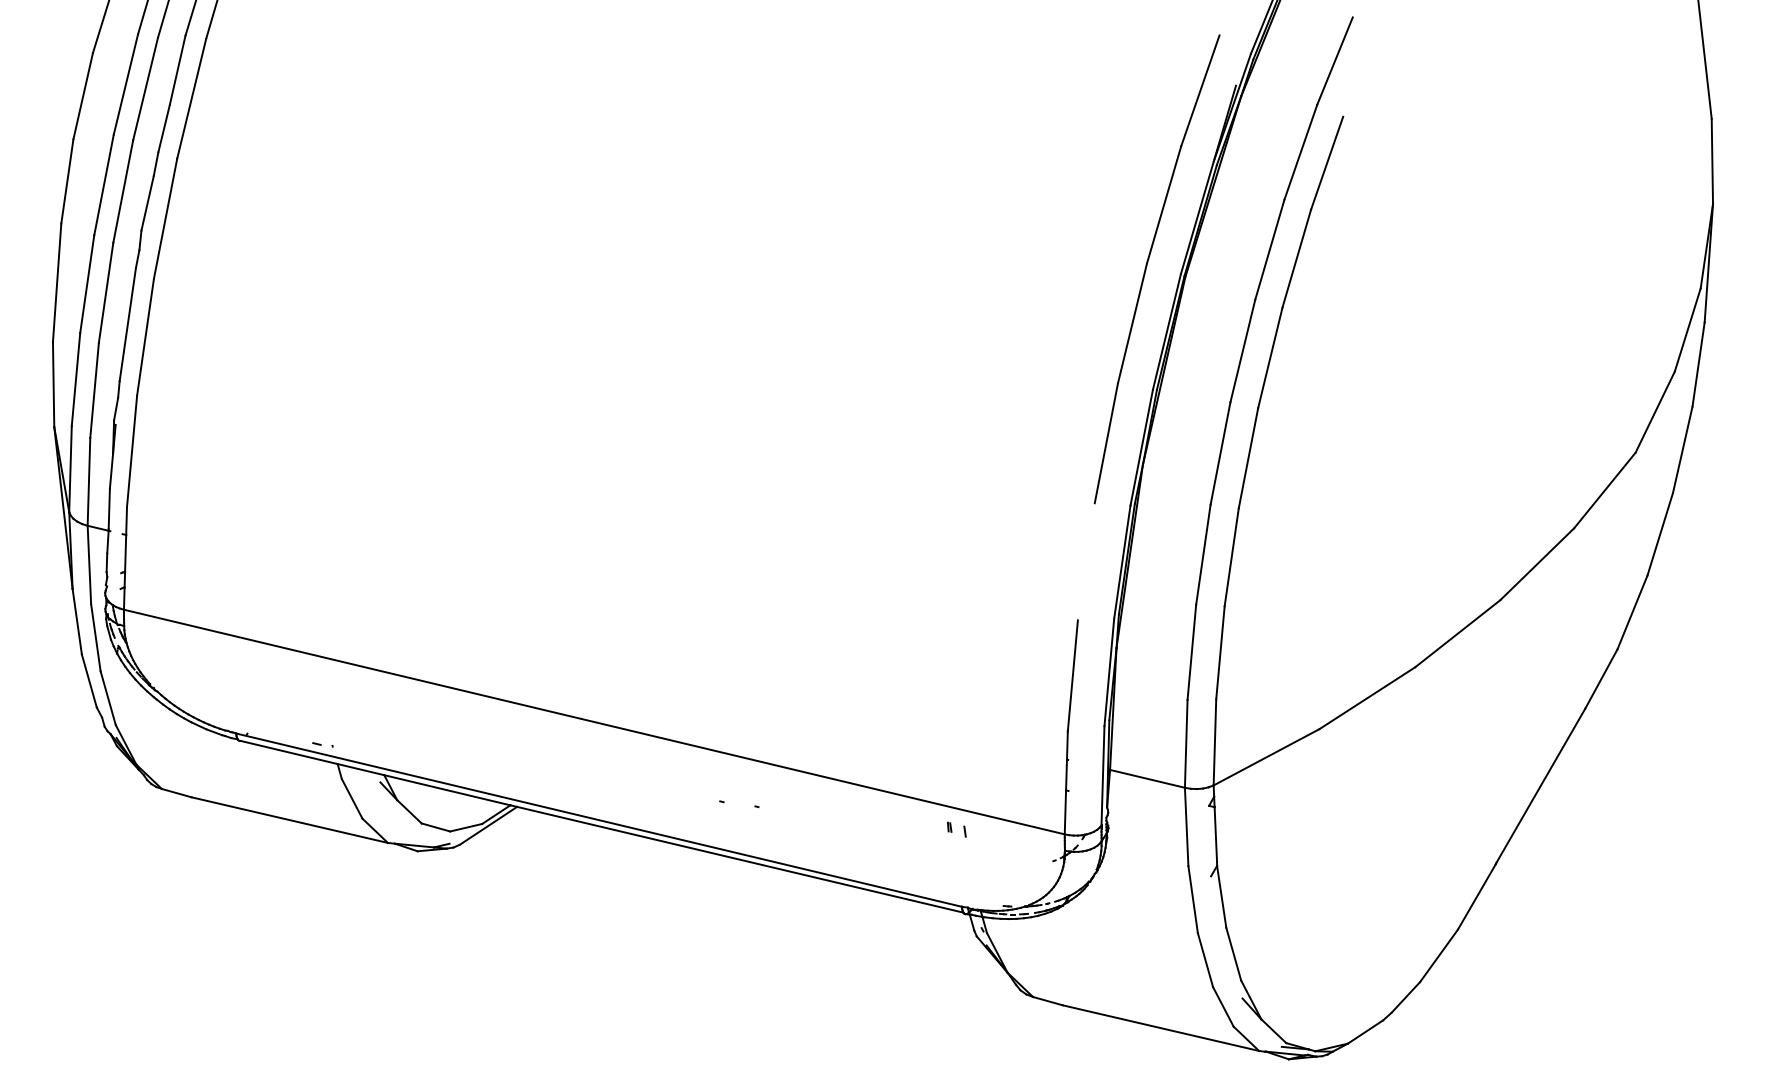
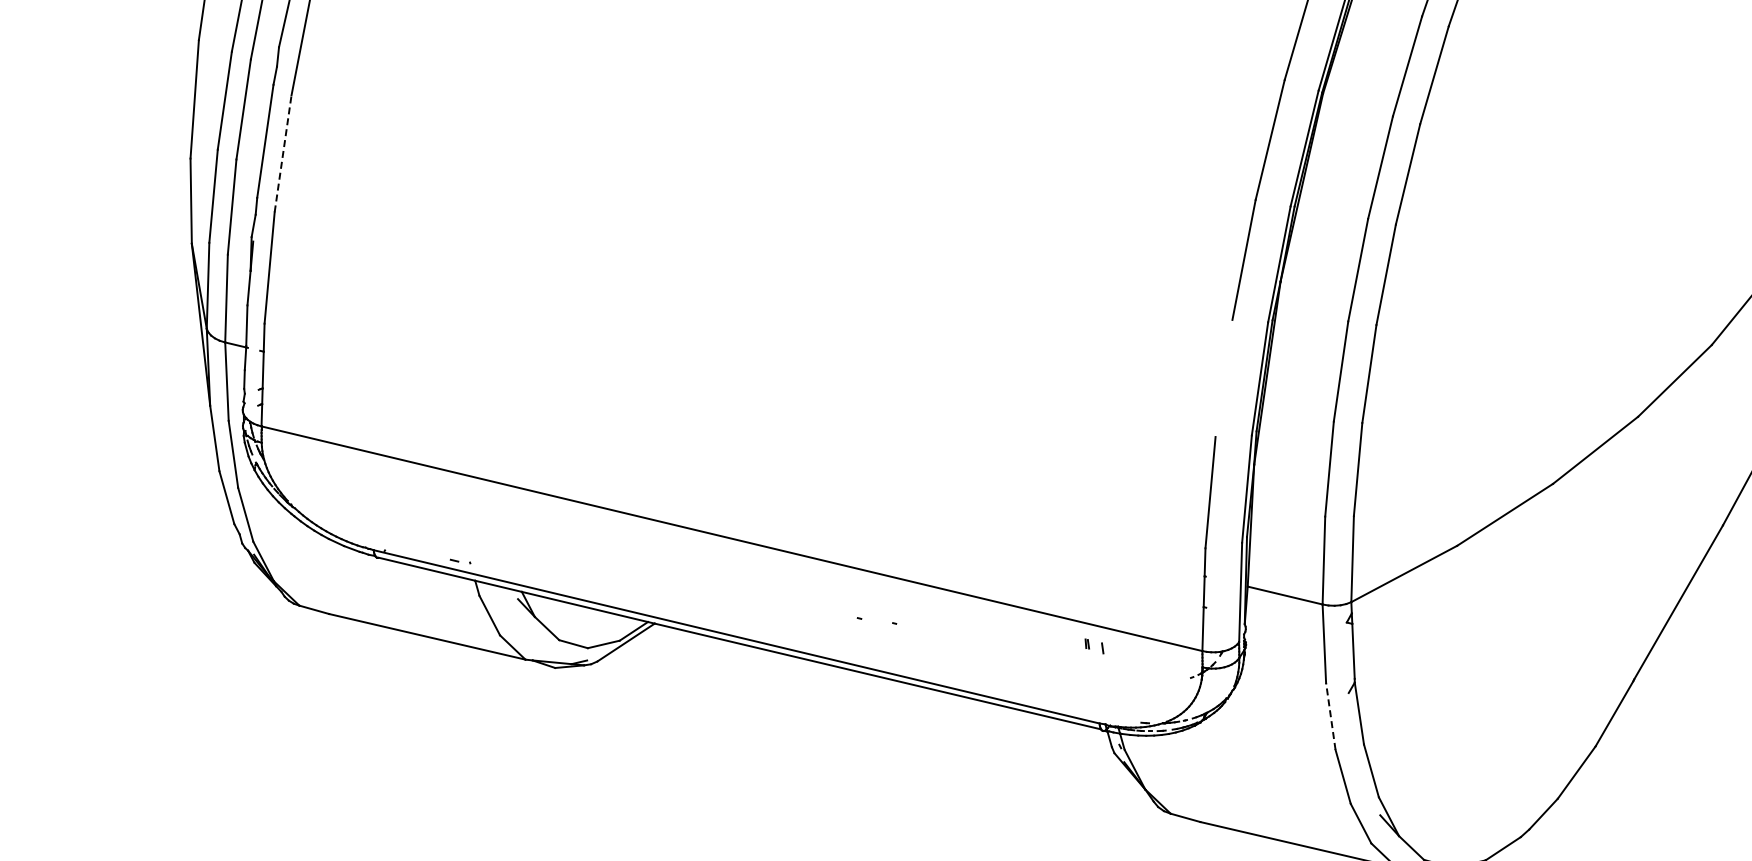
line: (145, 336) -> (283, 153), solid -> dashed
line: (1193, 899) -> (1331, 716), solid -> dashed

